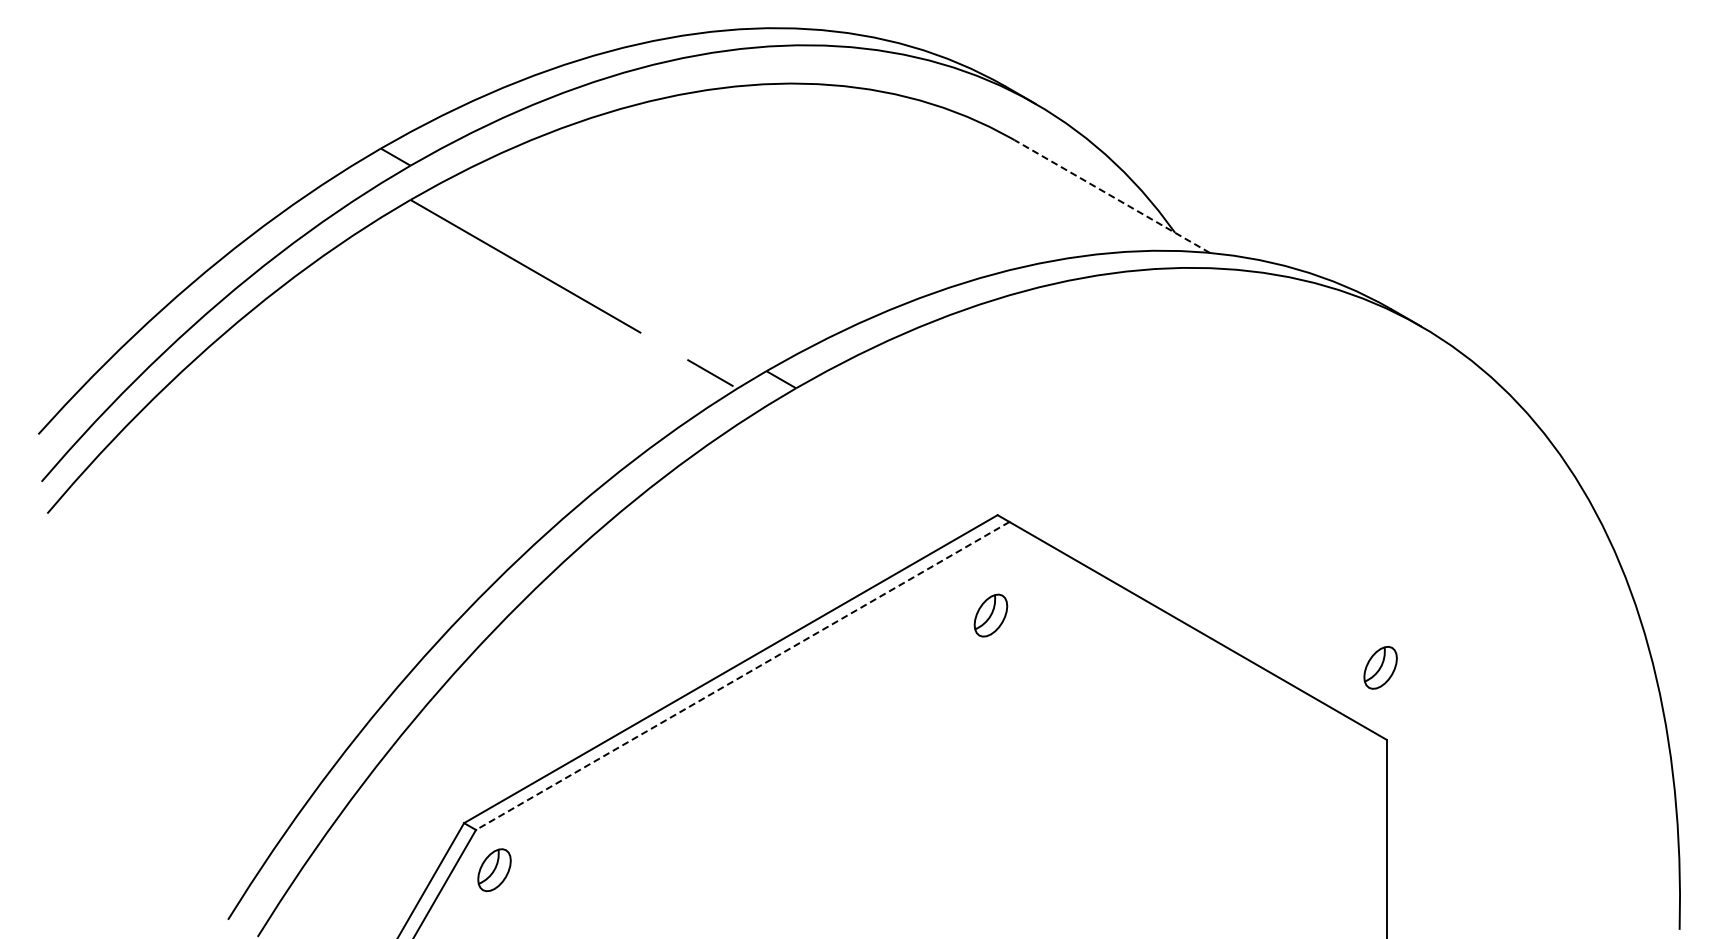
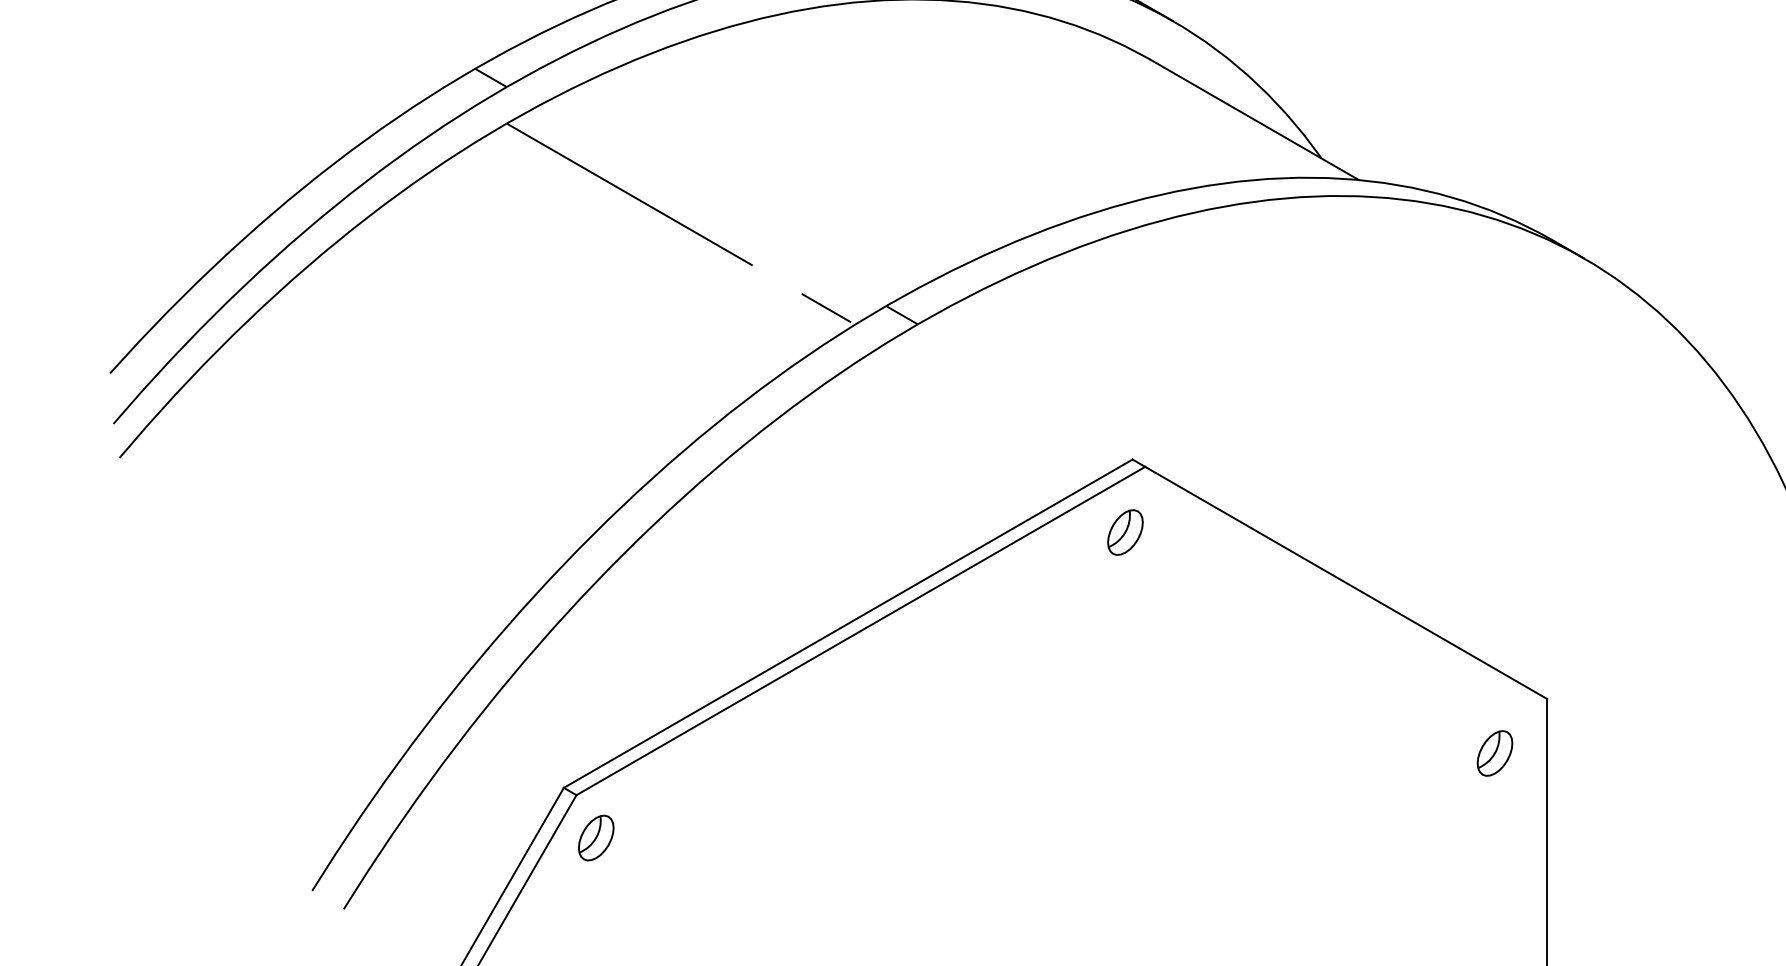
line: (1112, 196) -> (1255, 119), dashed -> solid
part: (990, 615) -> (1124, 532), moved
part: (1380, 667) -> (1494, 753), moved
line: (742, 676) -> (860, 631), dashed -> solid

